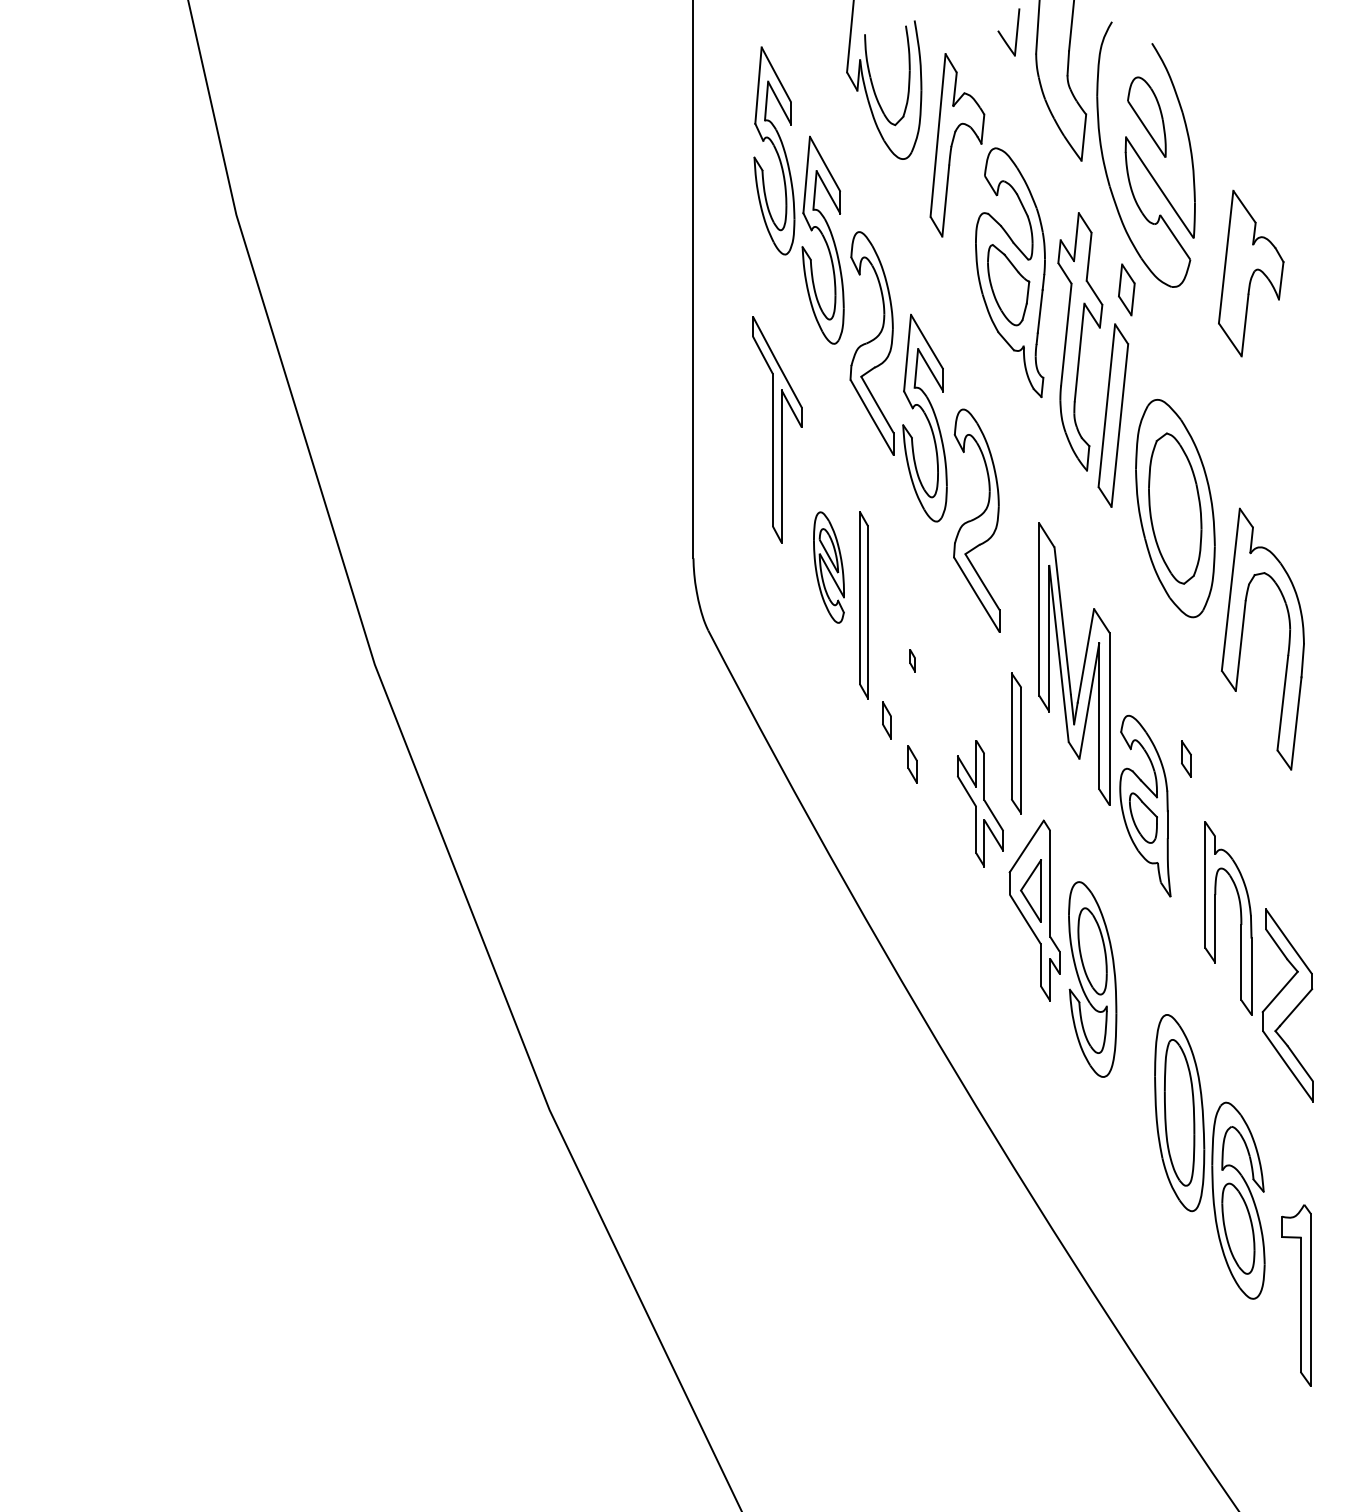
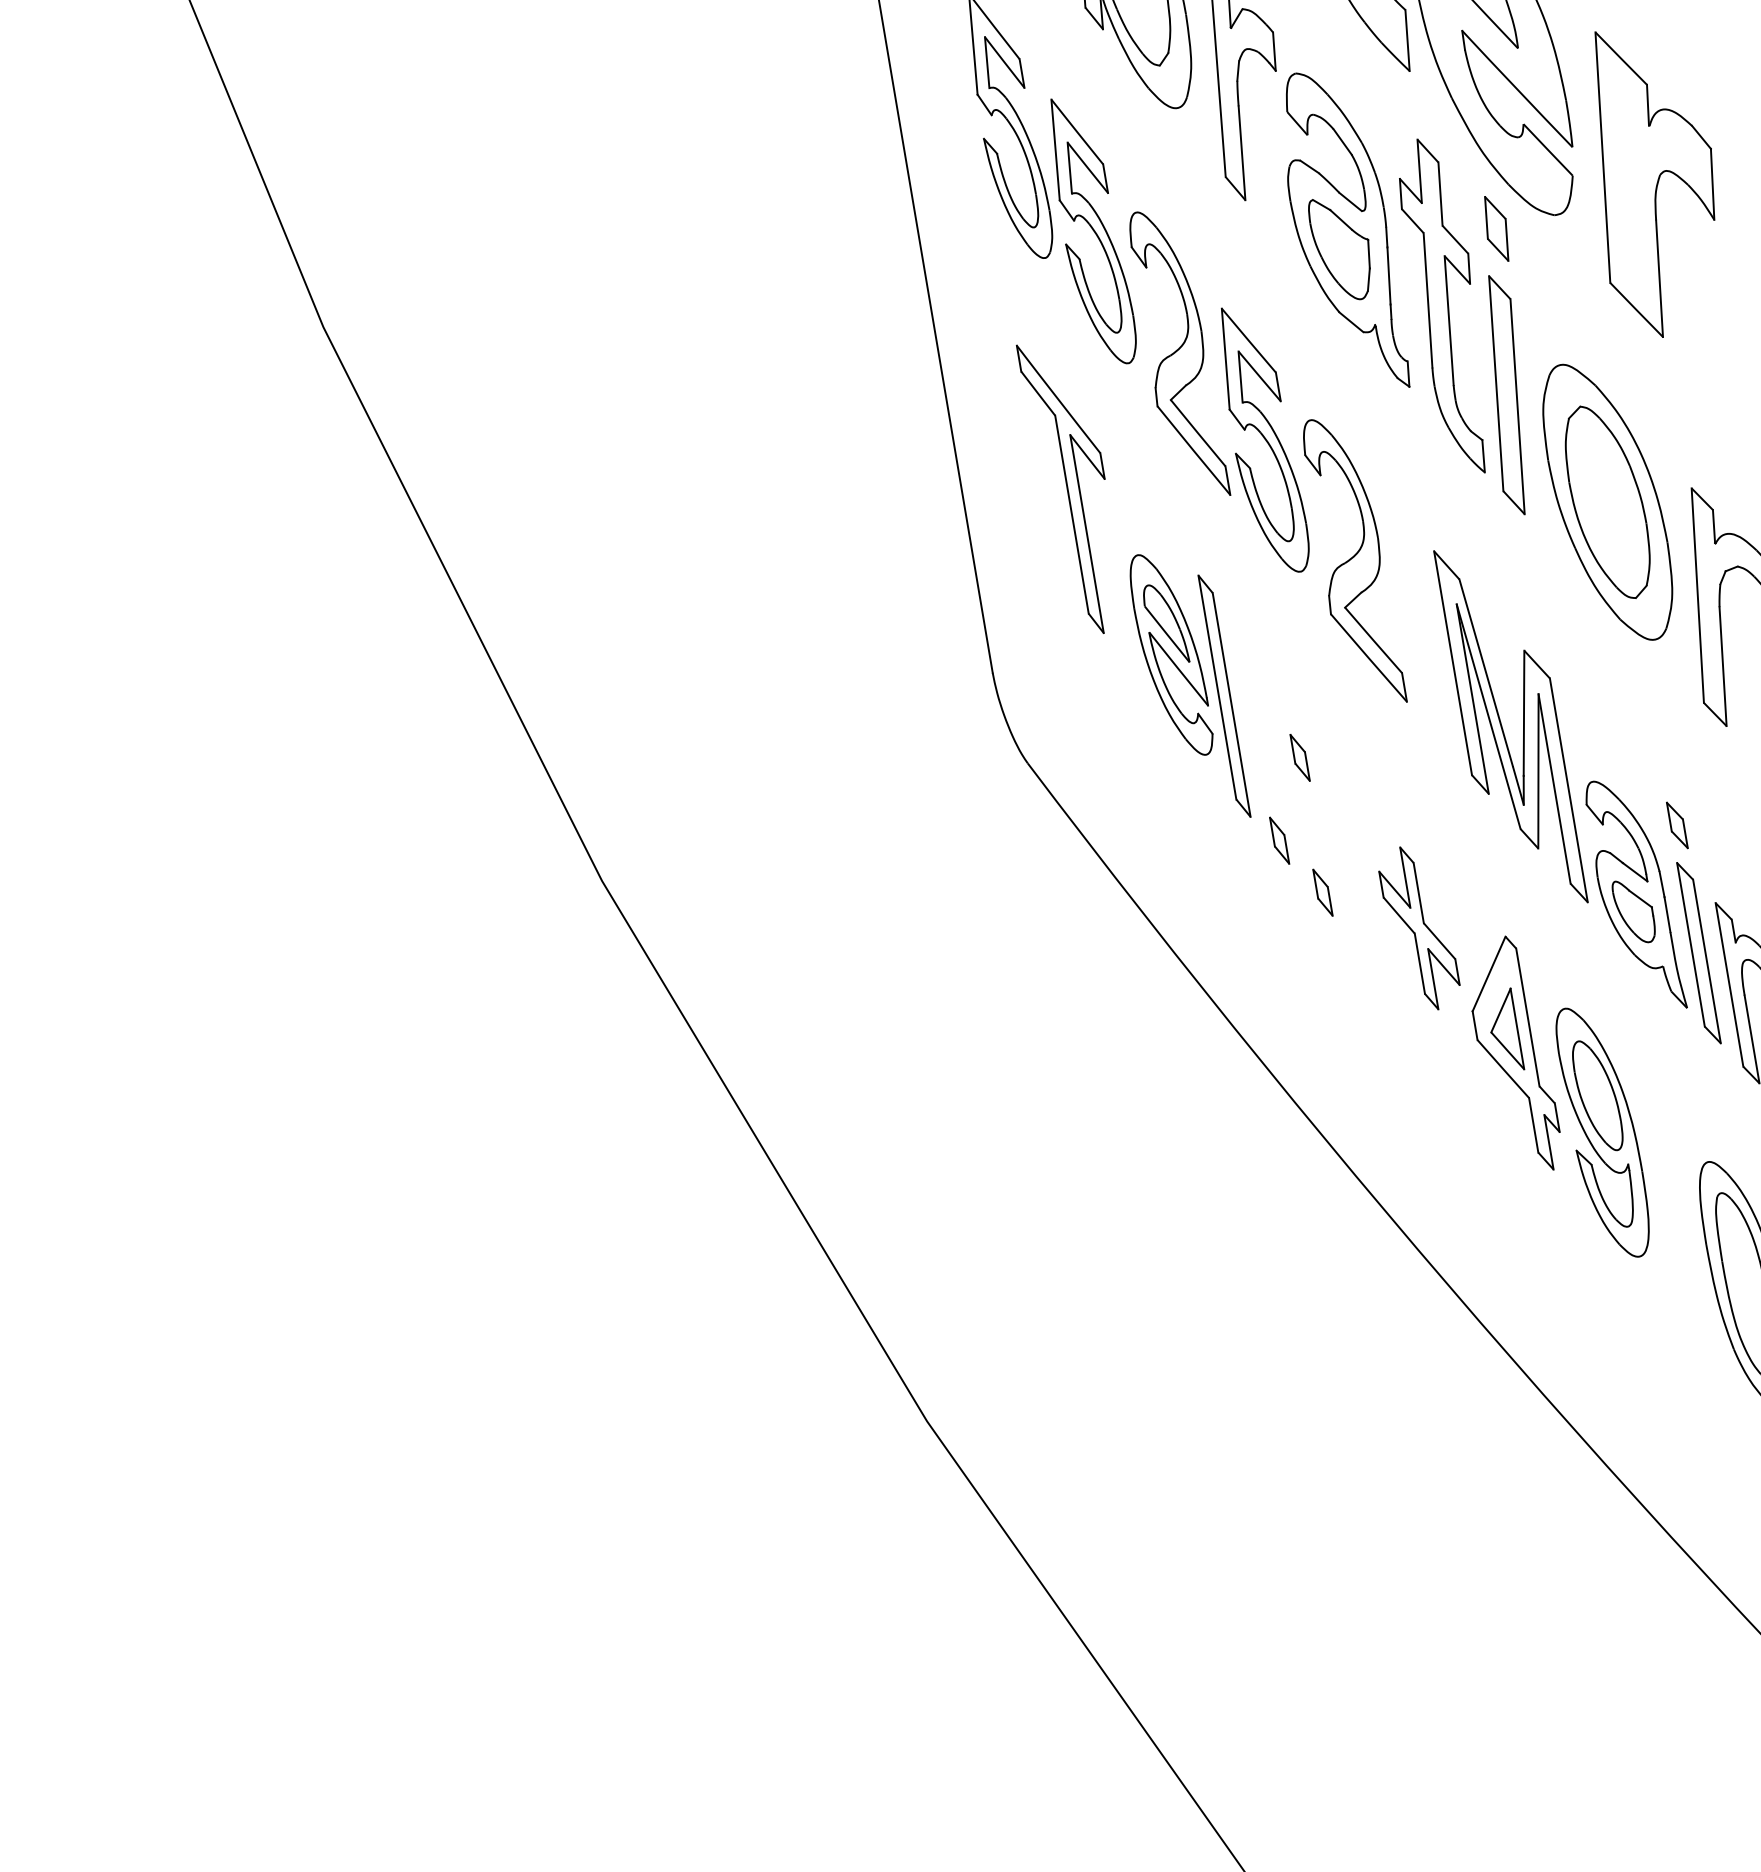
part: (1251, 273) -> (1655, 180), size x1.43
part: (828, 567) -> (1170, 655), size x1.43
part: (912, 660) -> (1299, 757), size x1.67
part: (1016, 743) -> (1699, 953), moved

